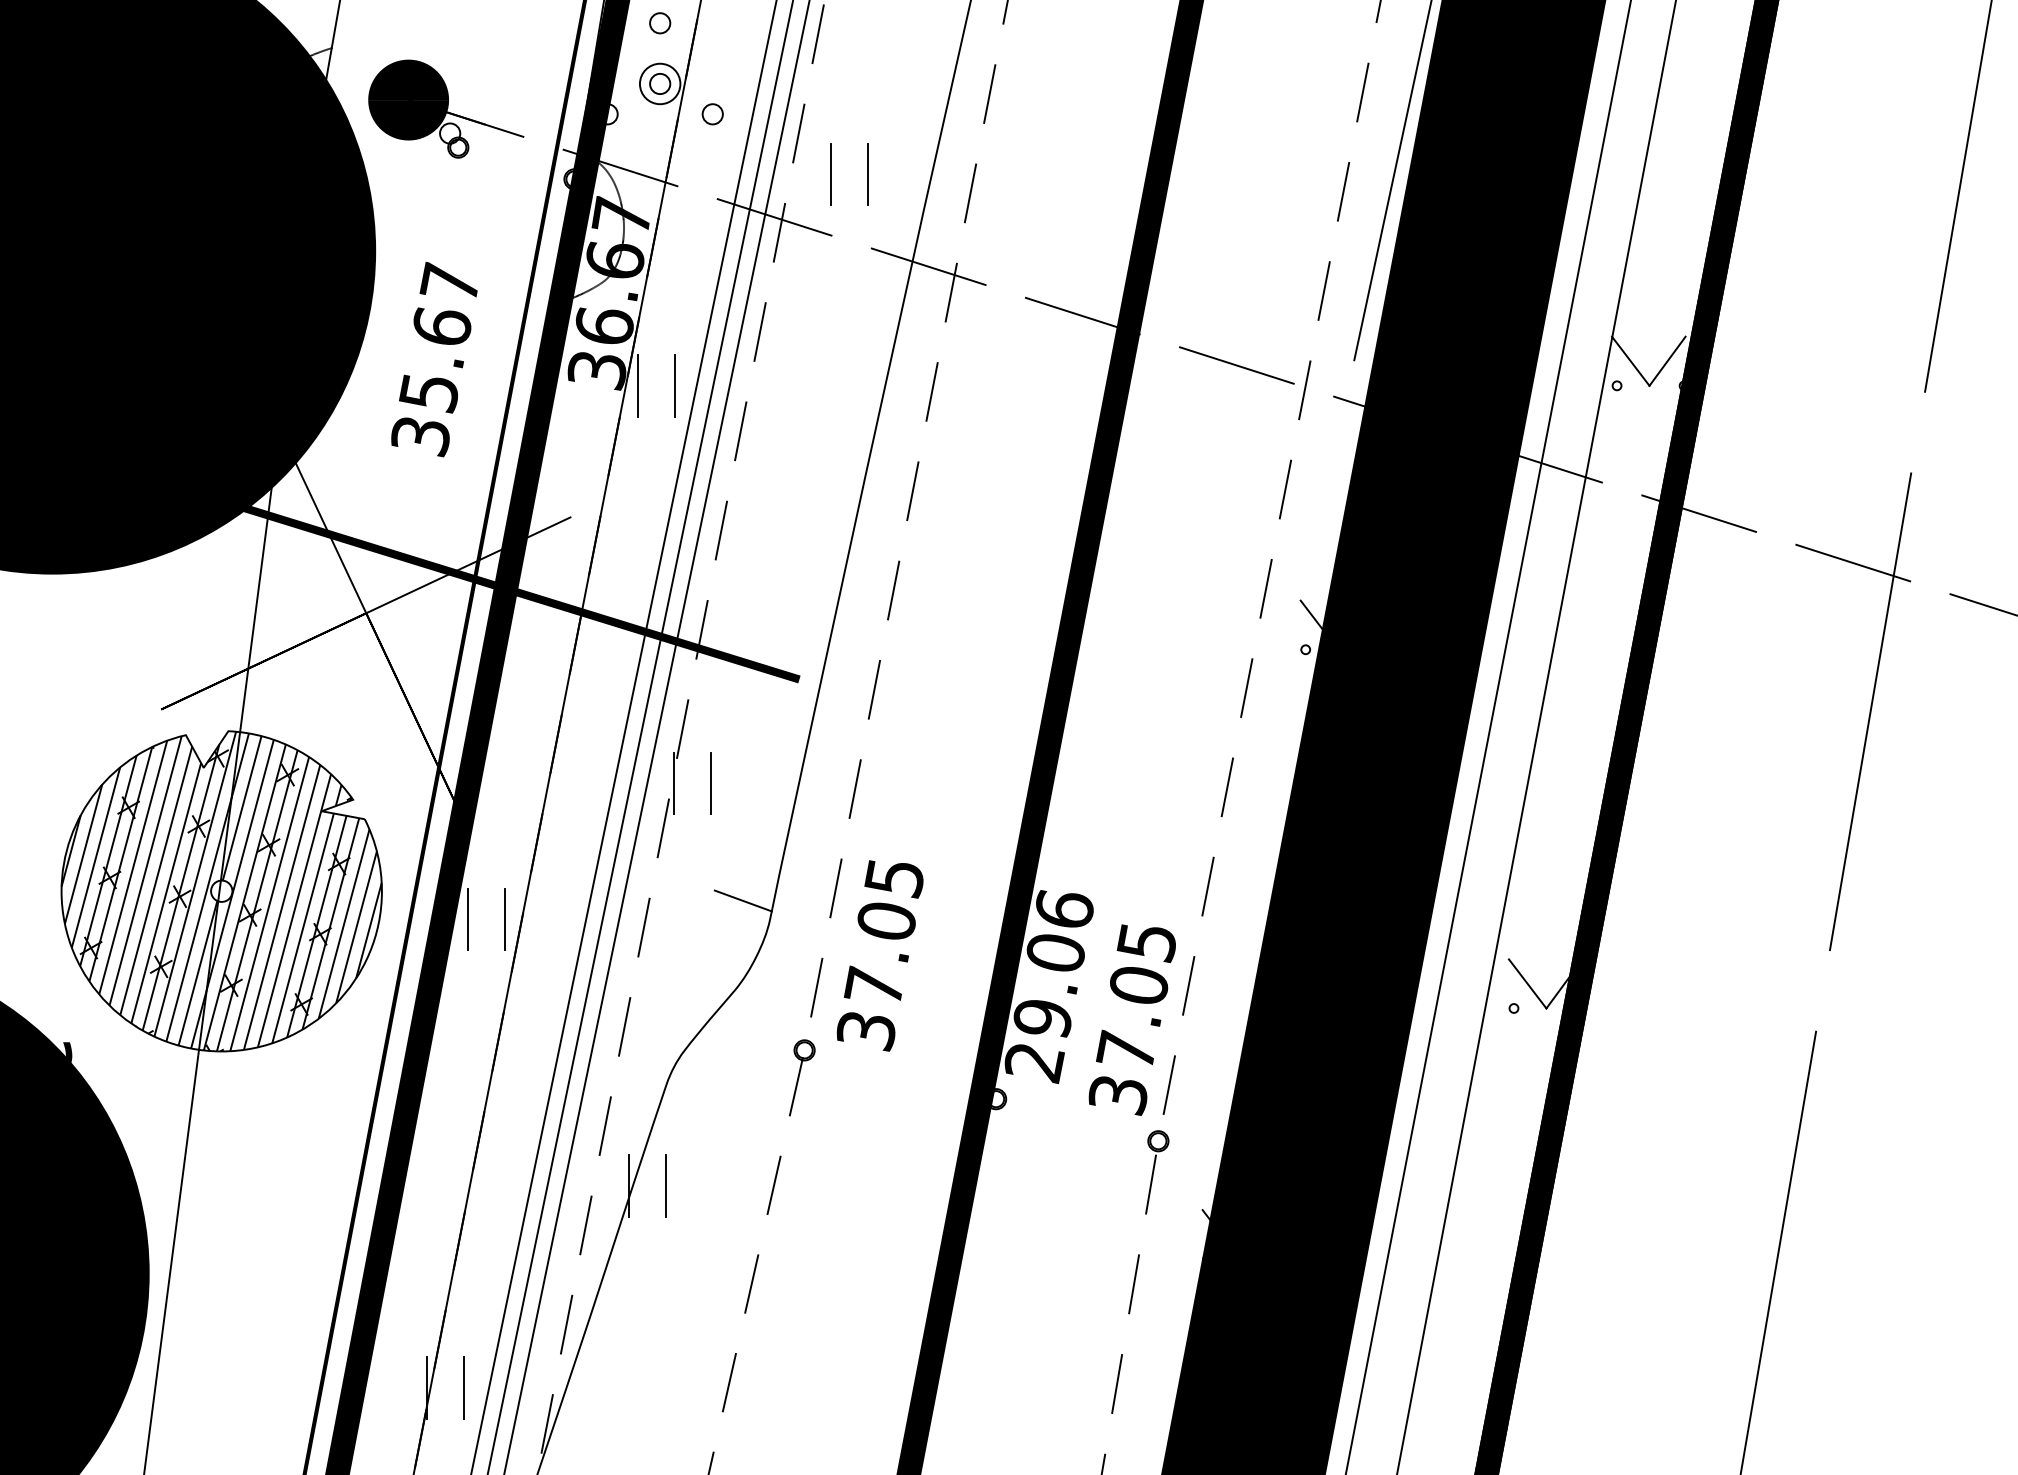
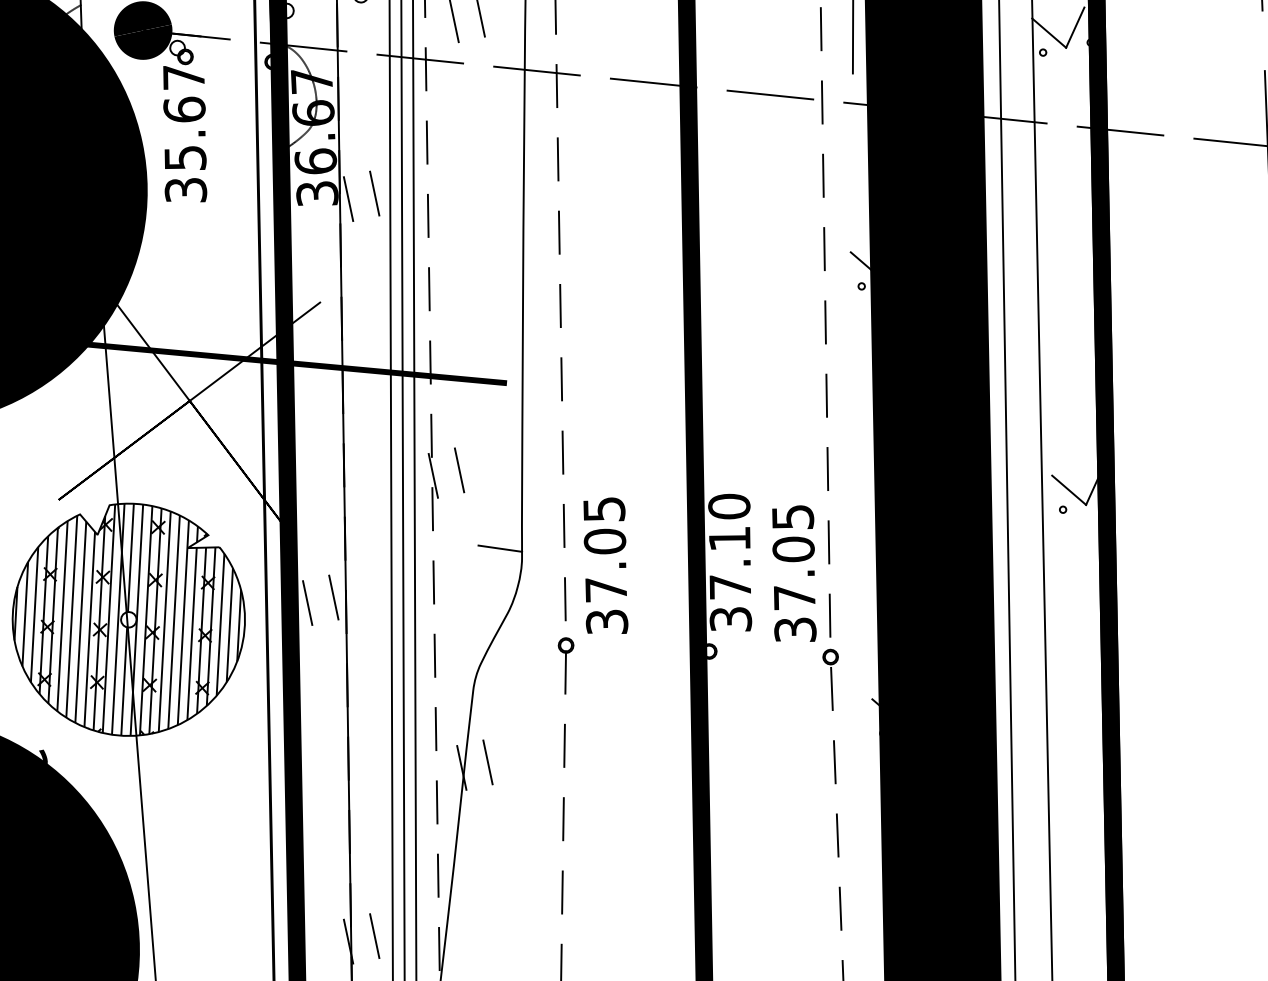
text: (434, 359) -> (184, 134), moved
text: (1048, 987) -> (729, 564), 29.06 -> 37.10

